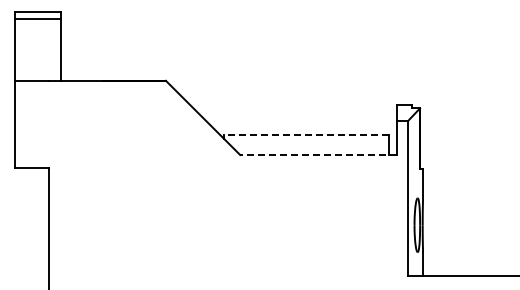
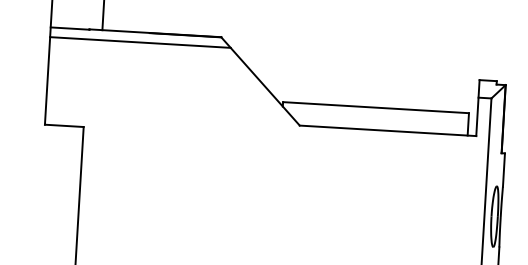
line: (94, 89) -> (140, 42), added
line: (306, 135) -> (375, 108), dashed -> solid
line: (317, 154) -> (386, 130), dashed -> solid

